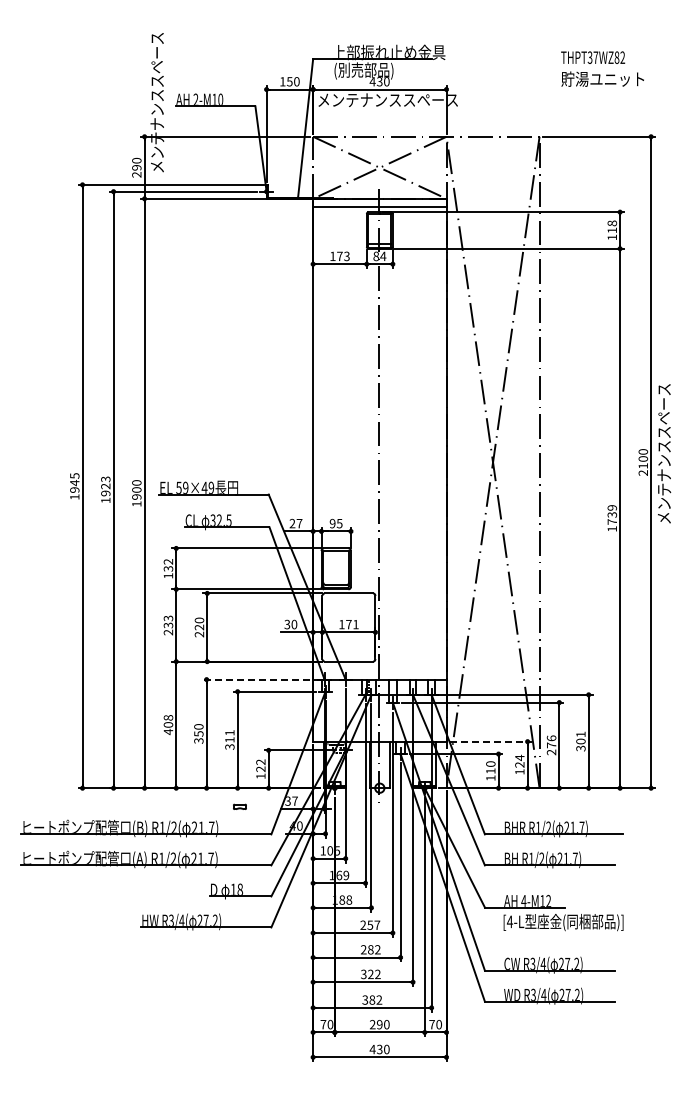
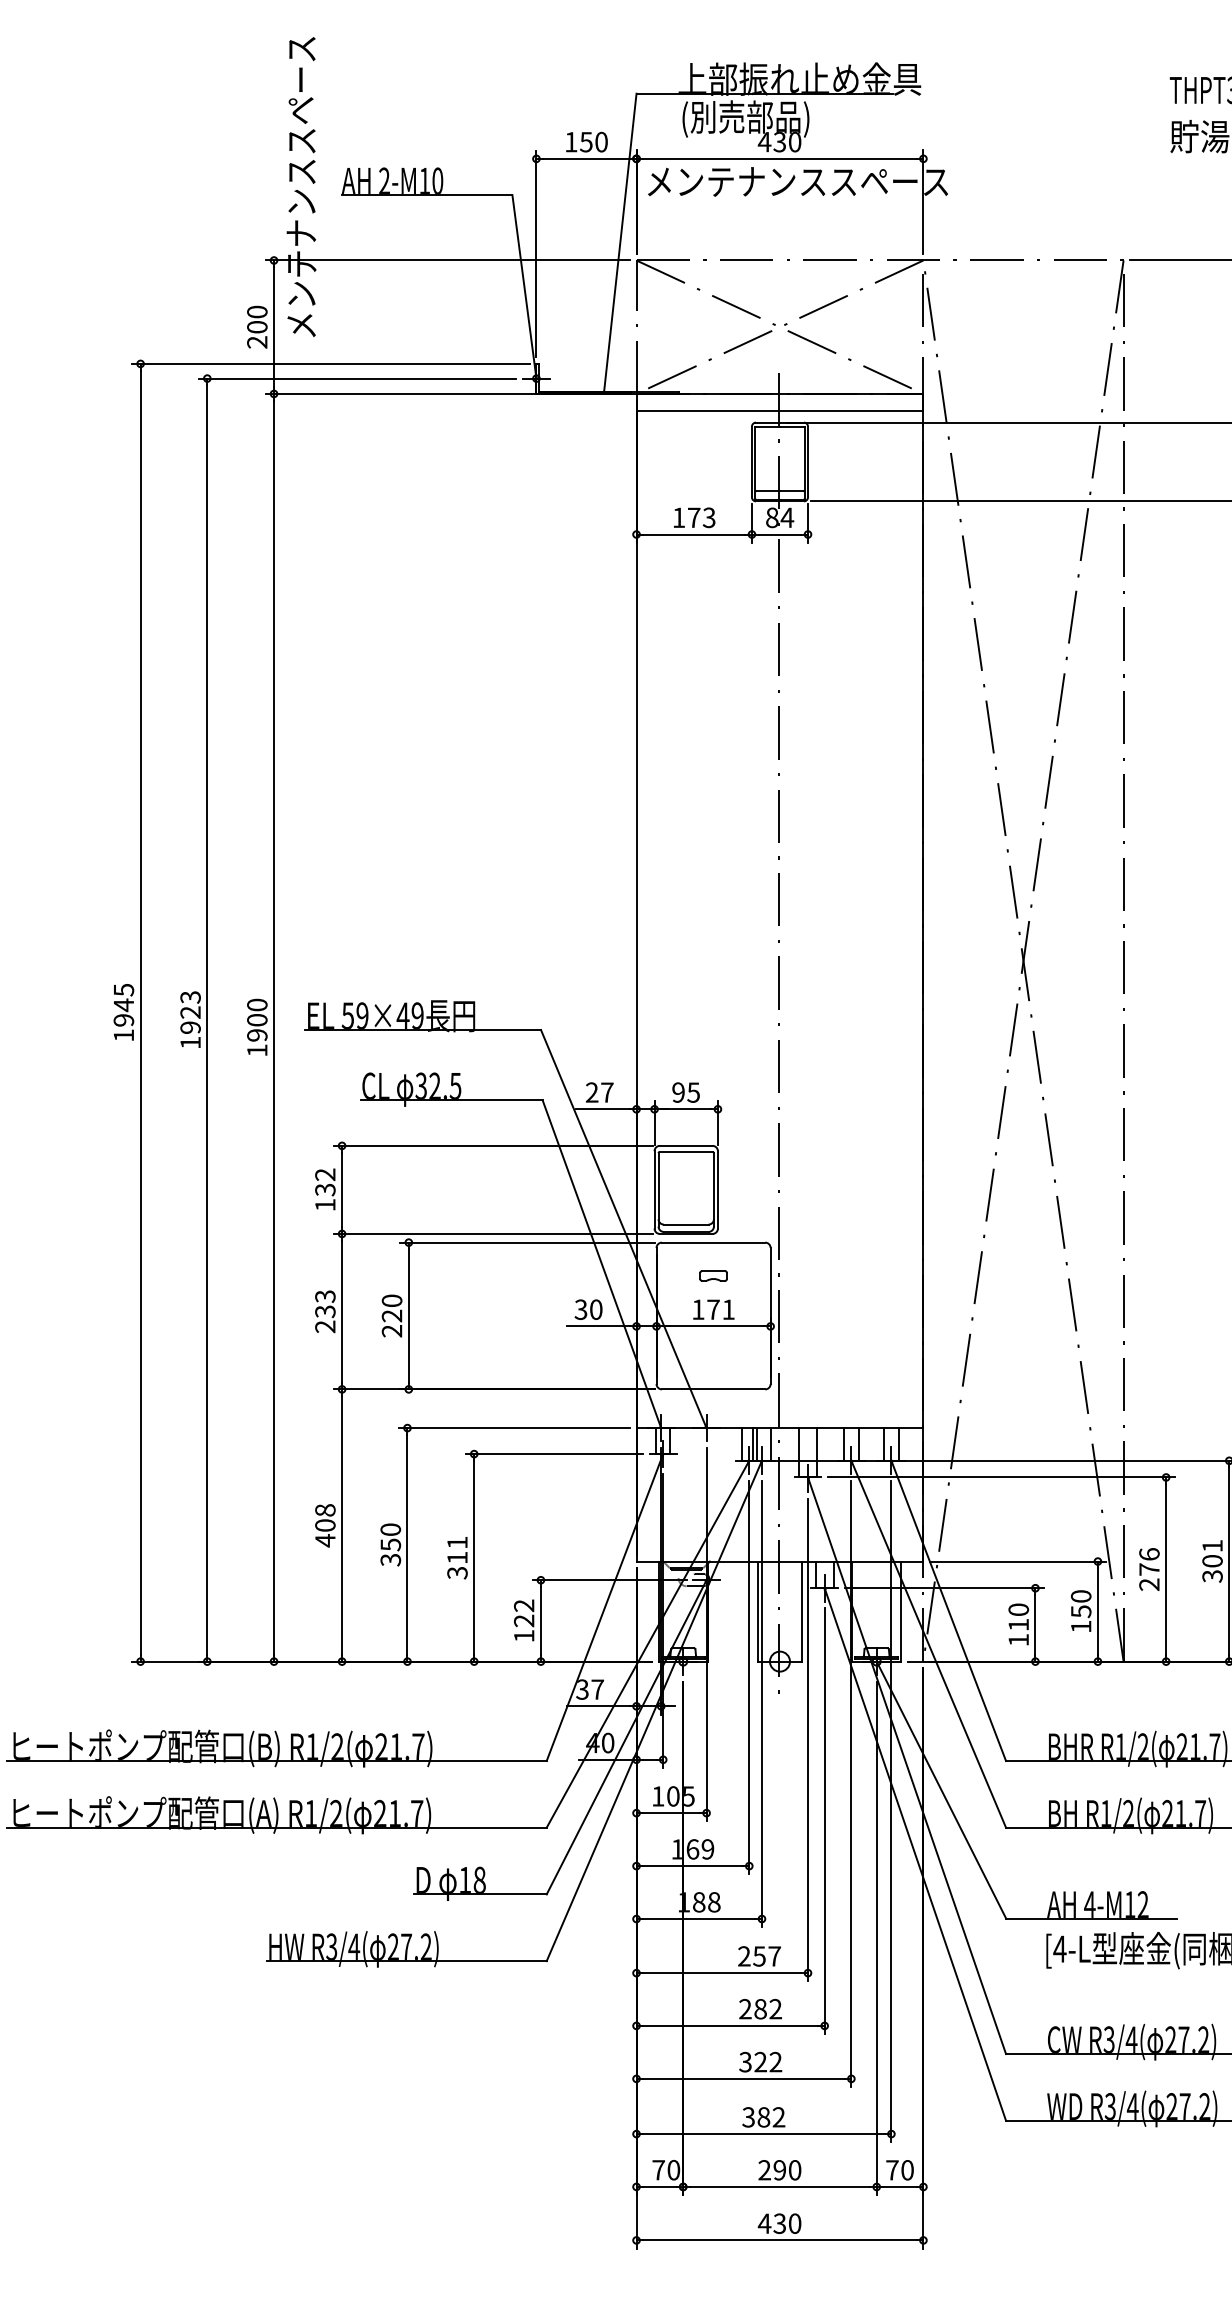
text: (136, 167) -> (256, 326), 290 -> 200
line: (256, 679) -> (514, 1427), dashed -> solid
line: (490, 741) -> (1018, 1561), dashed -> solid
text: (519, 760) -> (1080, 1602), 124 -> 150
part: (239, 806) -> (712, 1275), moved

